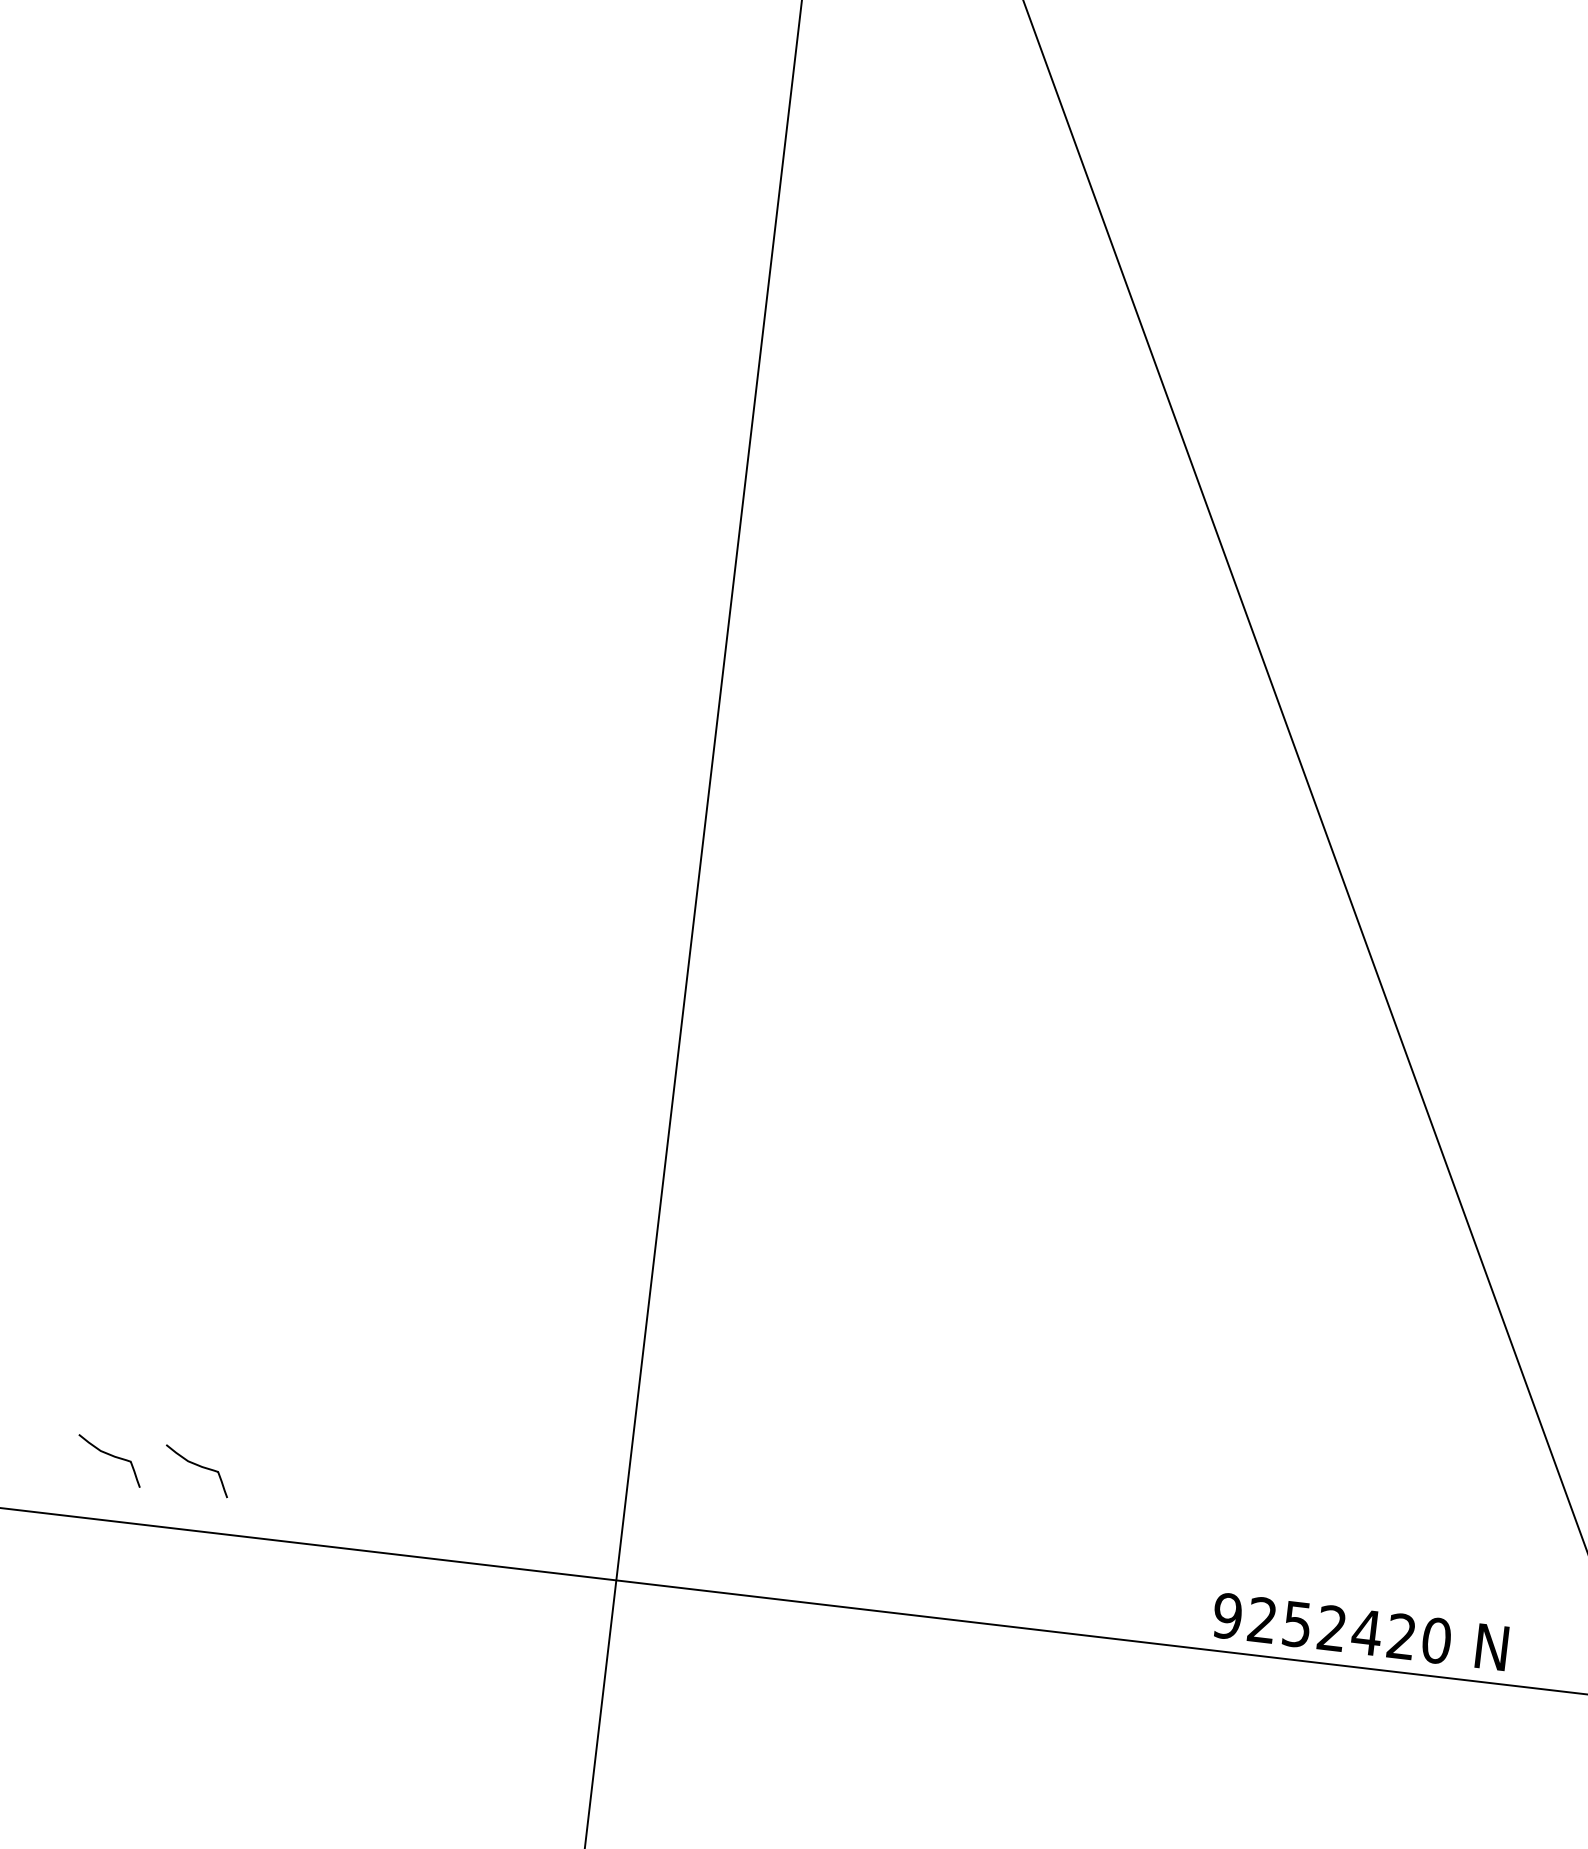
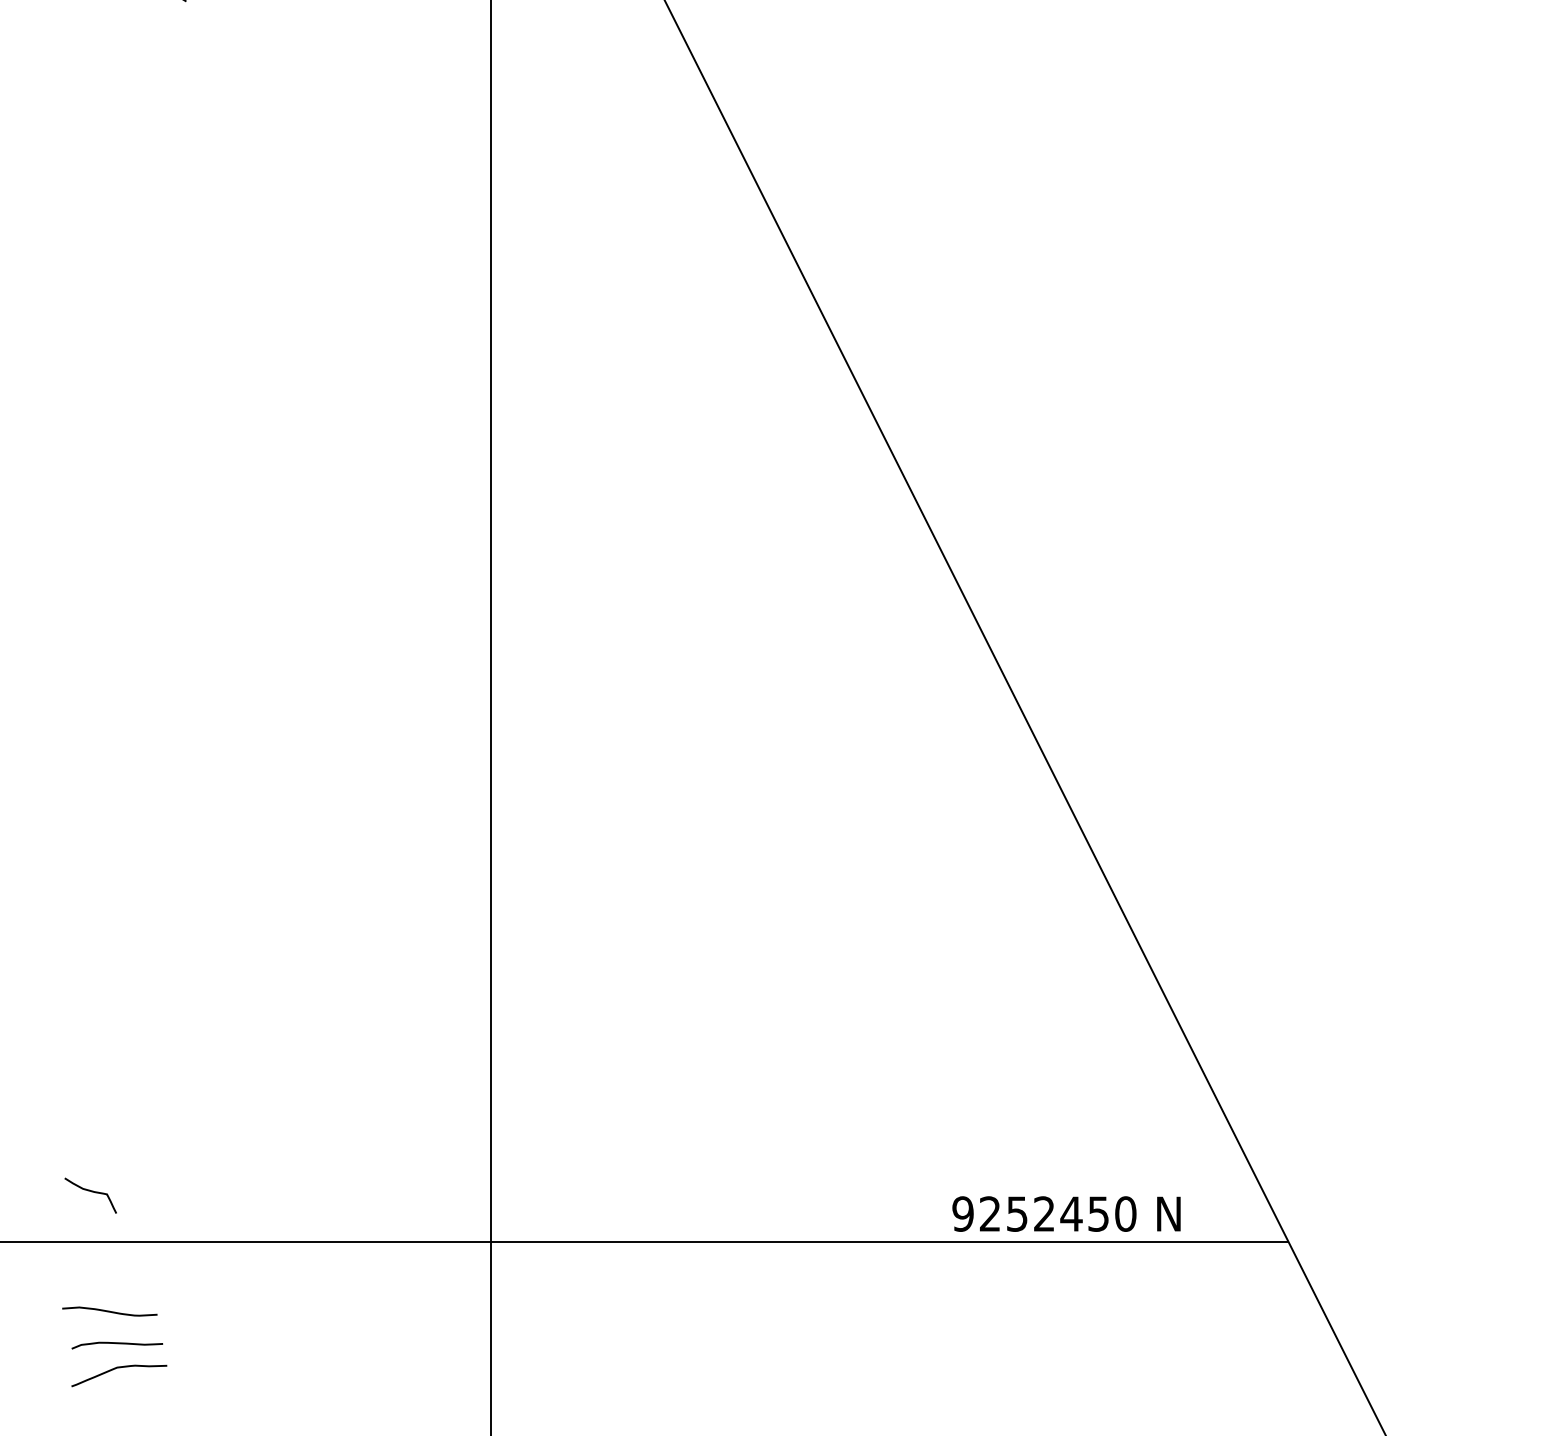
curve: (198, 1467) -> (159, 1192), removed
curve: (116, 1612) -> (109, 1311), added
text: (1401, 1635) -> (1098, 1213), 9252420 -> 9252450
curve: (121, 1656) -> (117, 1344), added
curve: (120, 1687) -> (119, 1368), added

